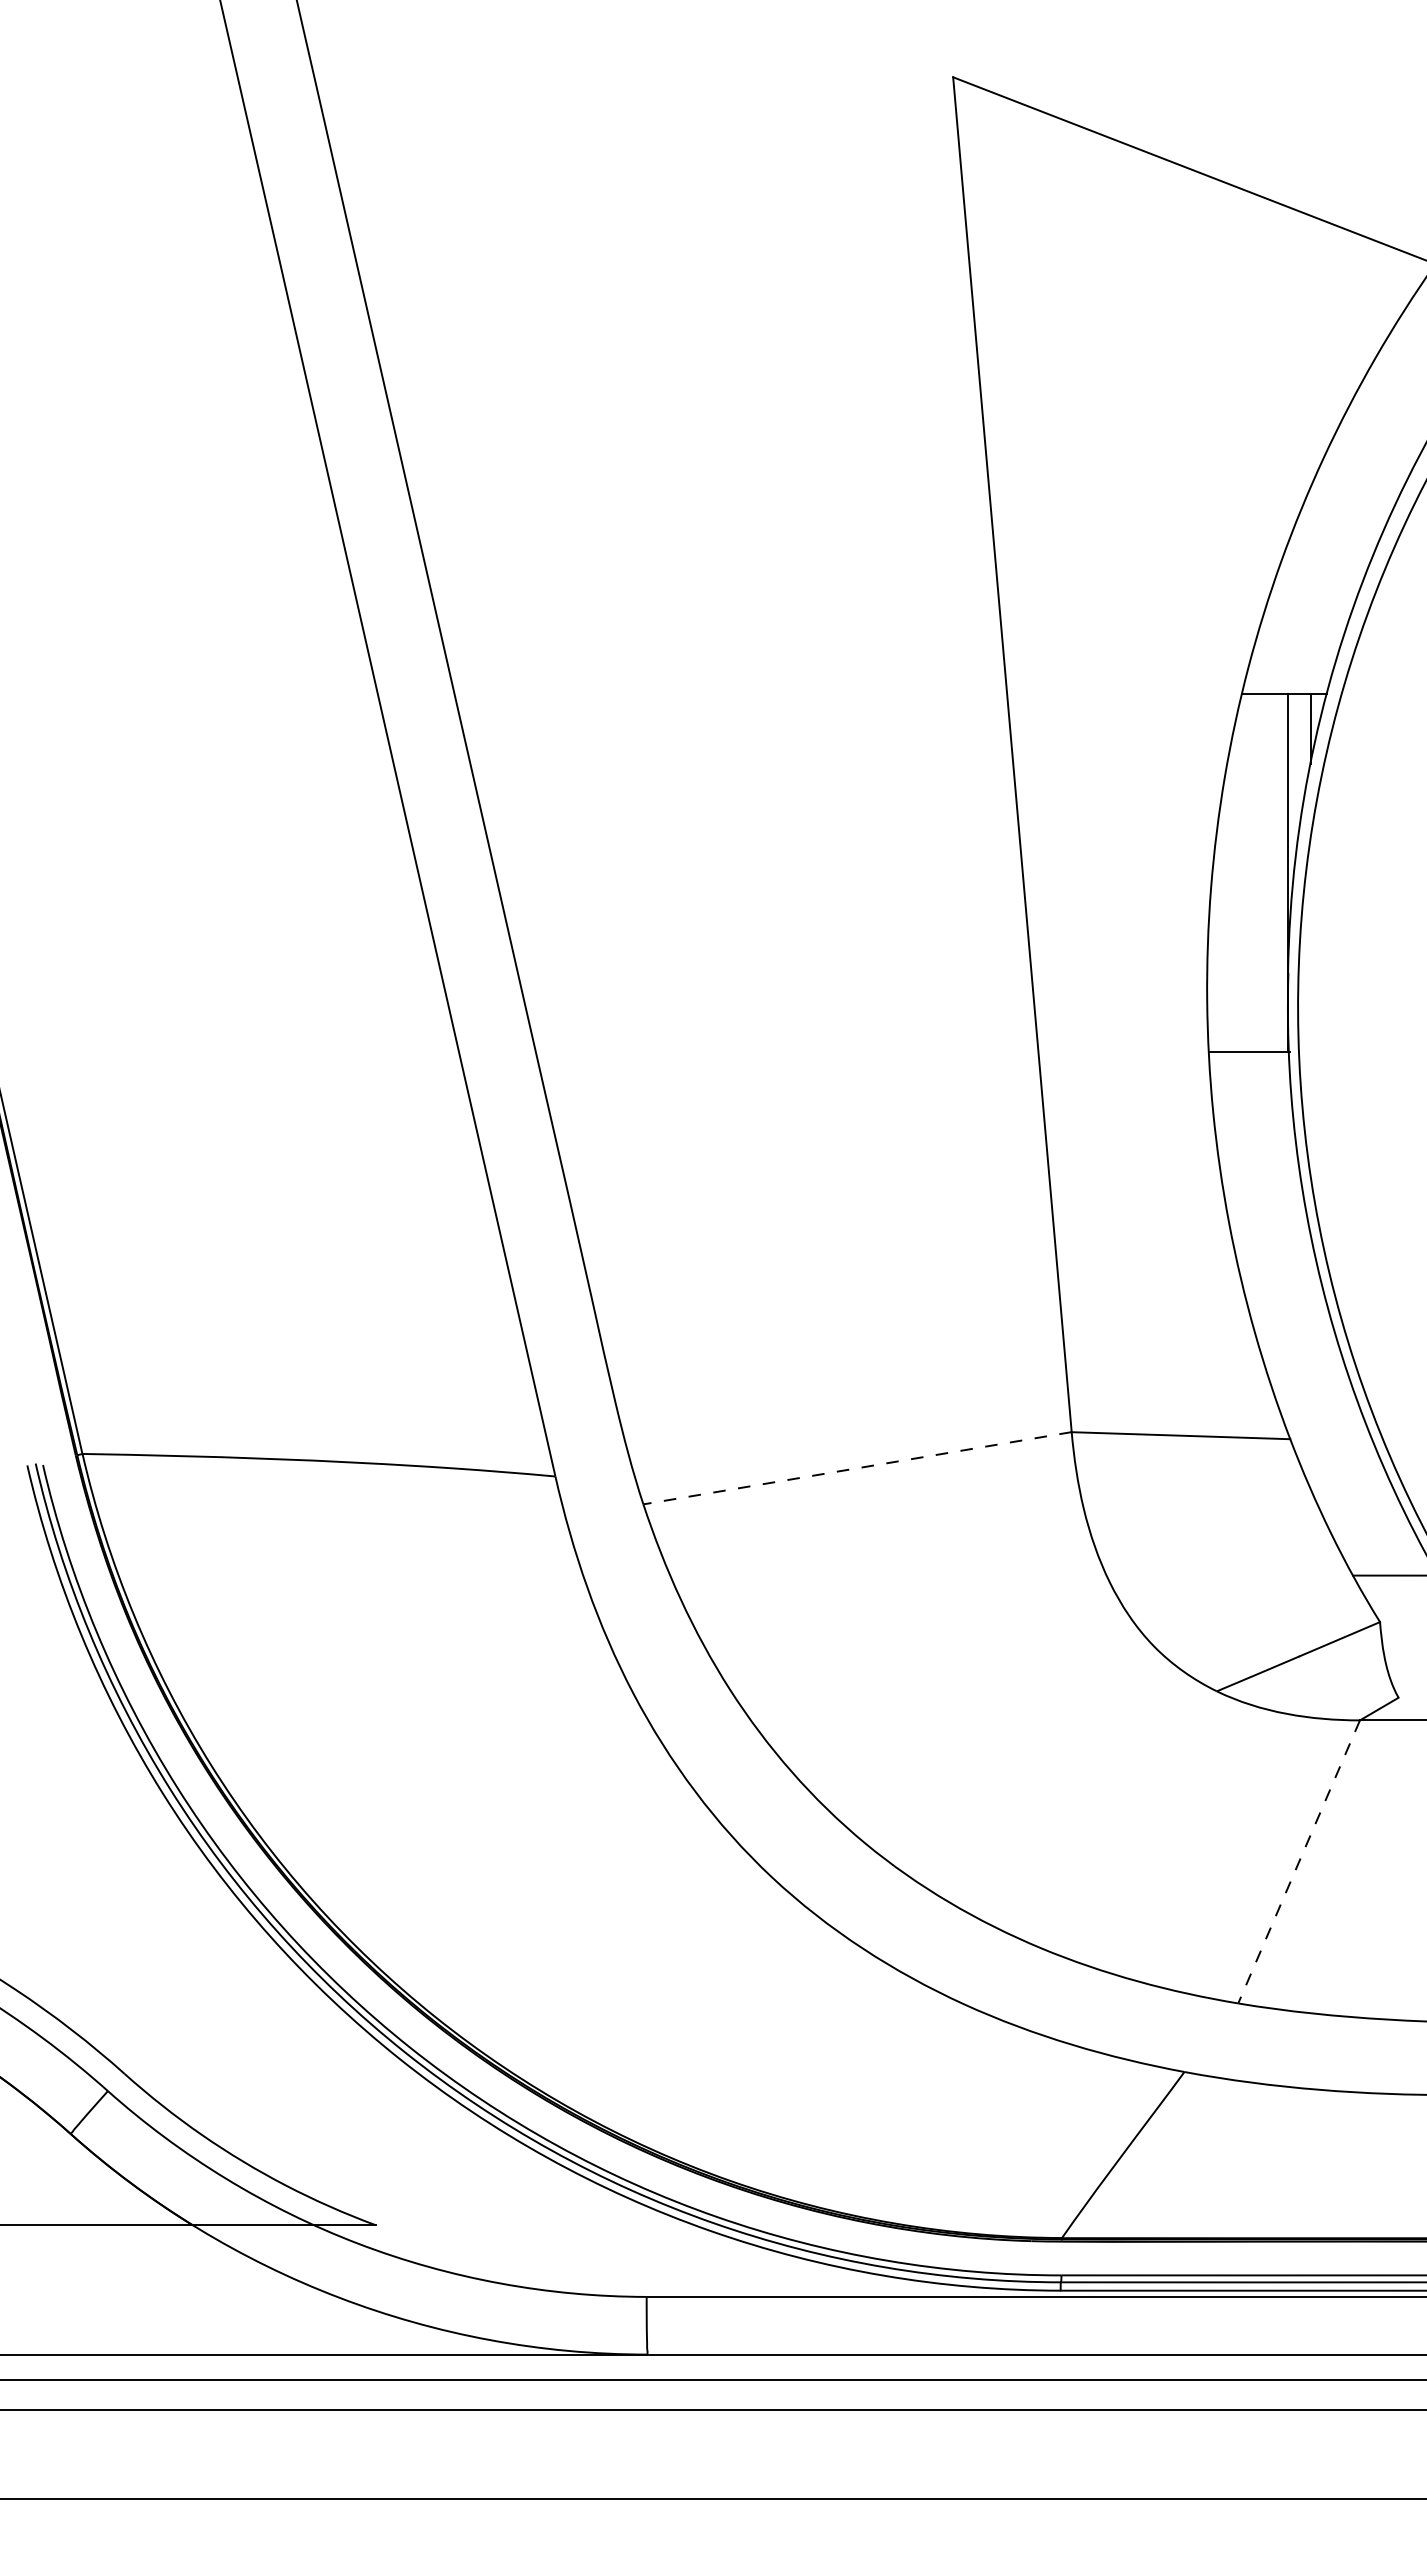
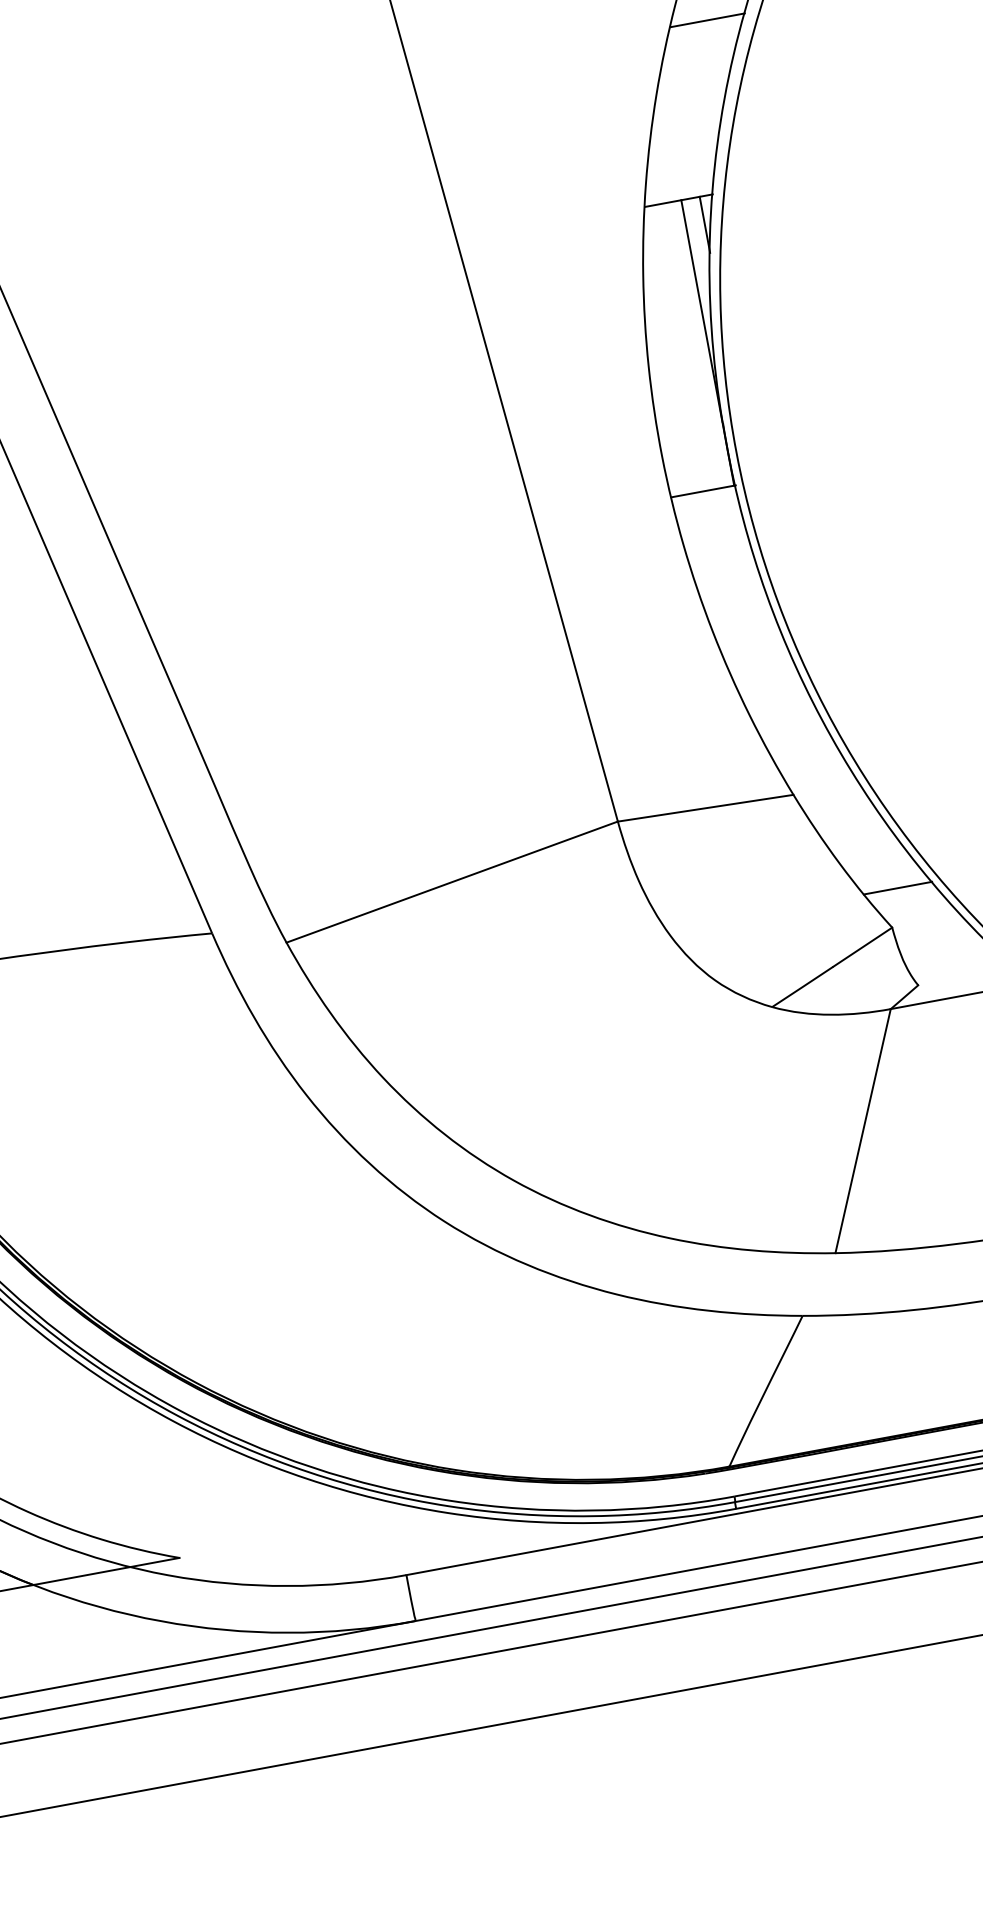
line: (1359, 482) -> (707, 20), added
line: (857, 1468) -> (452, 882), dashed -> solid
line: (1298, 1862) -> (862, 1131), dashed -> solid

